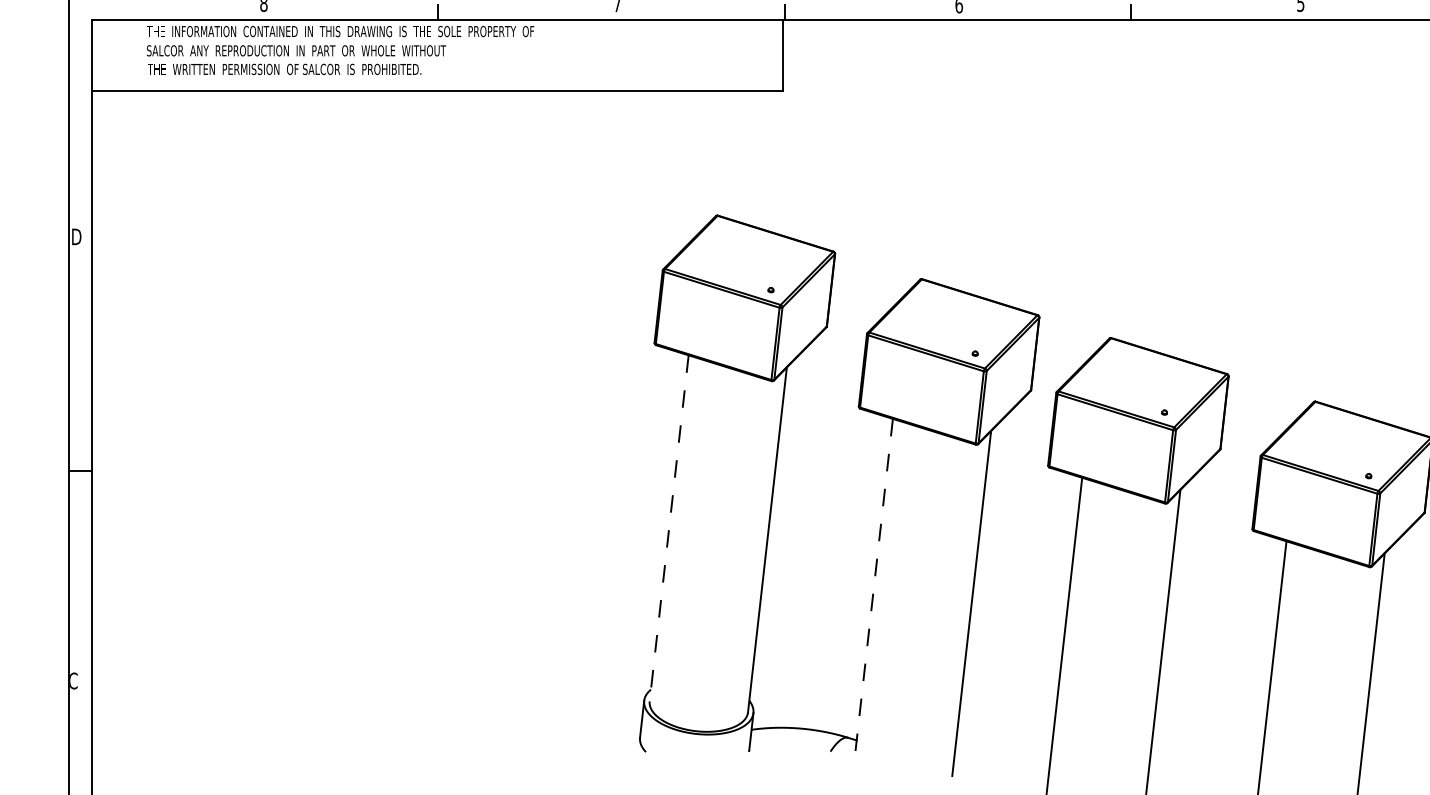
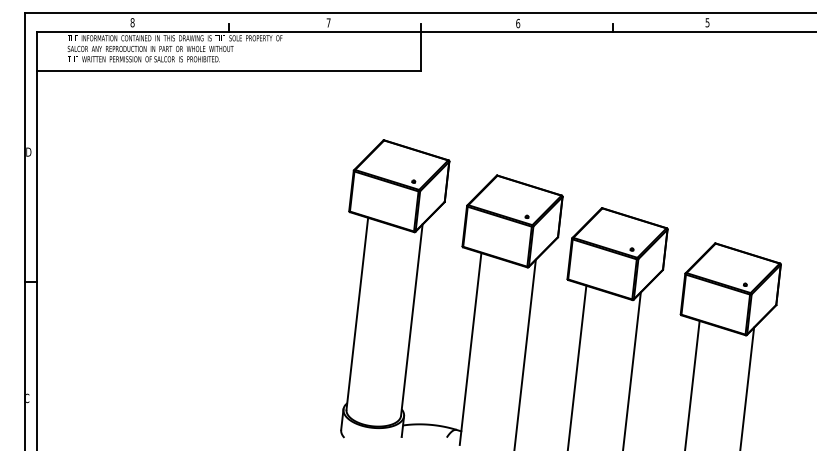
line: (669, 527) -> (357, 313), dashed -> solid
line: (873, 592) -> (470, 349), dashed -> solid

